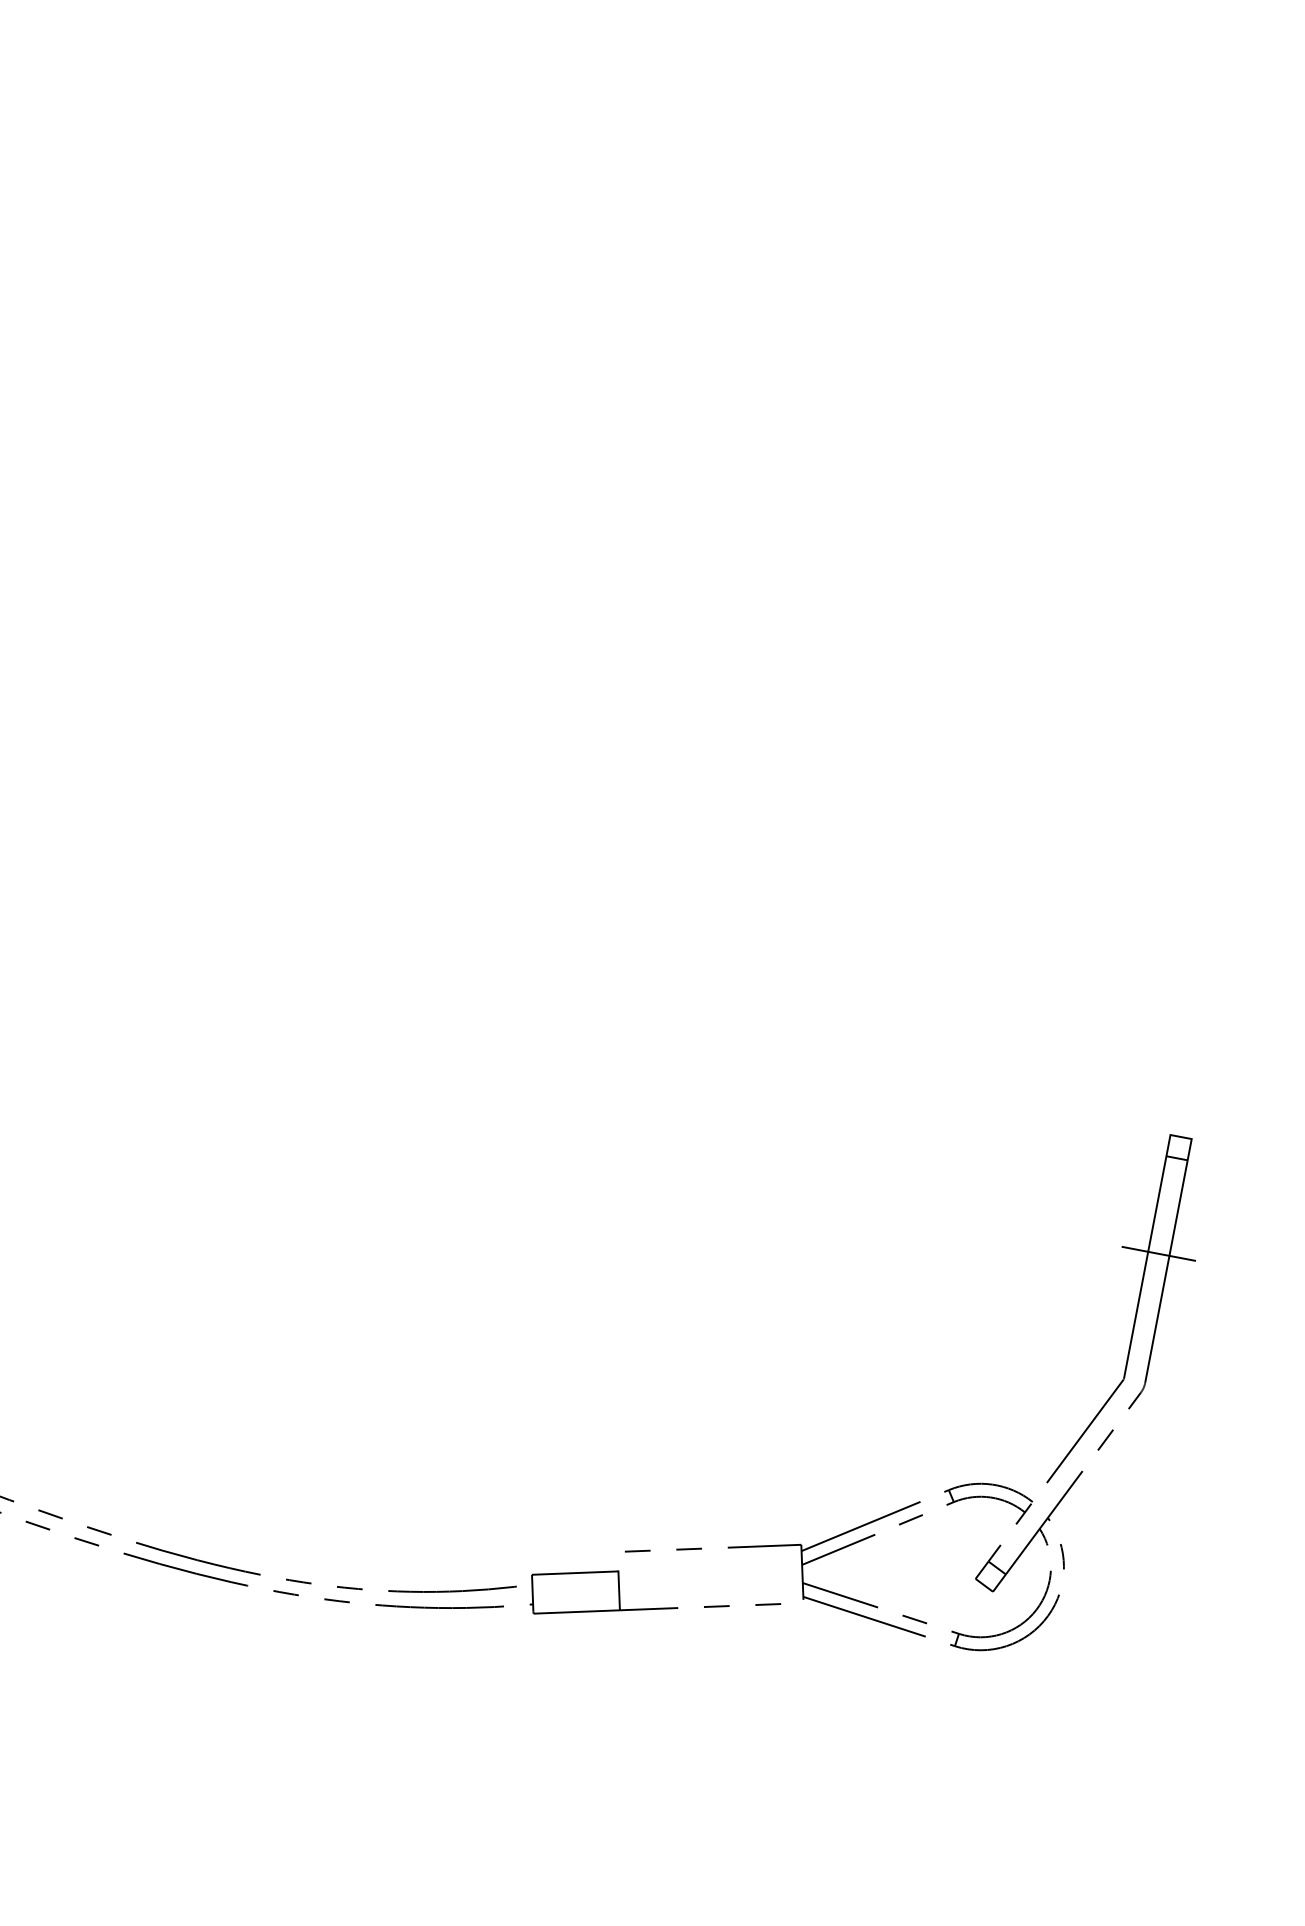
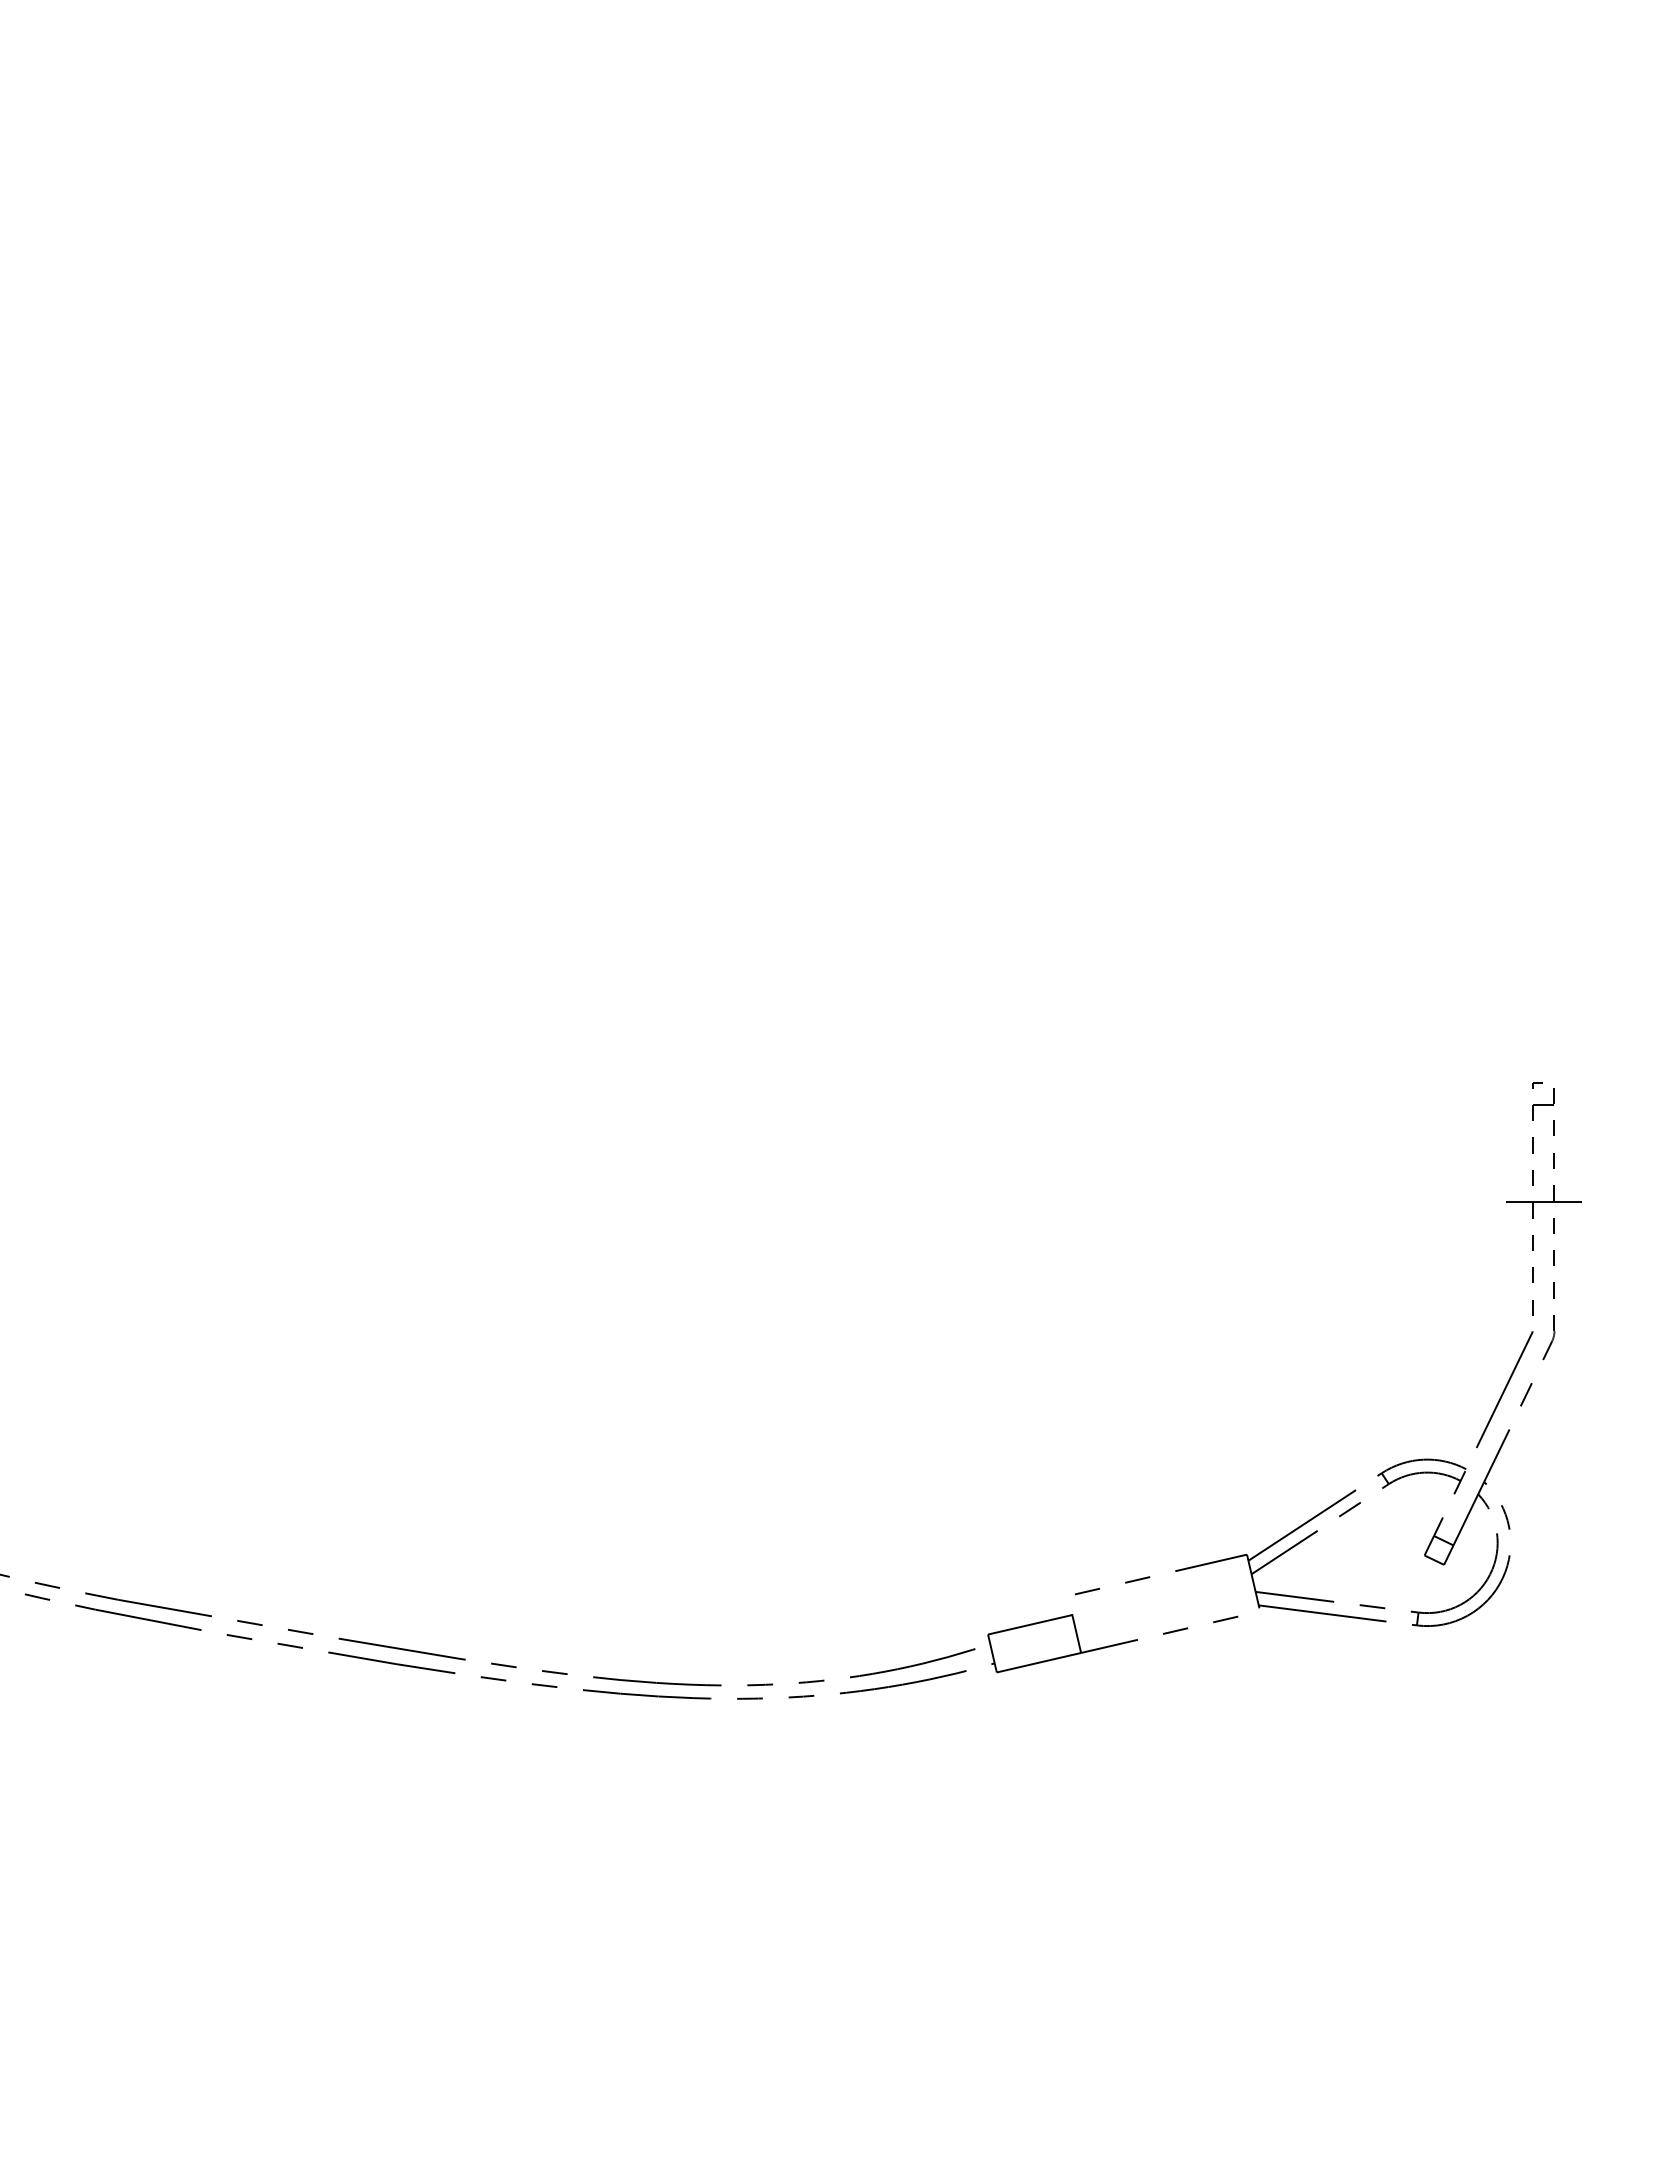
line: (1181, 1136) -> (1543, 1082), solid -> dashed

